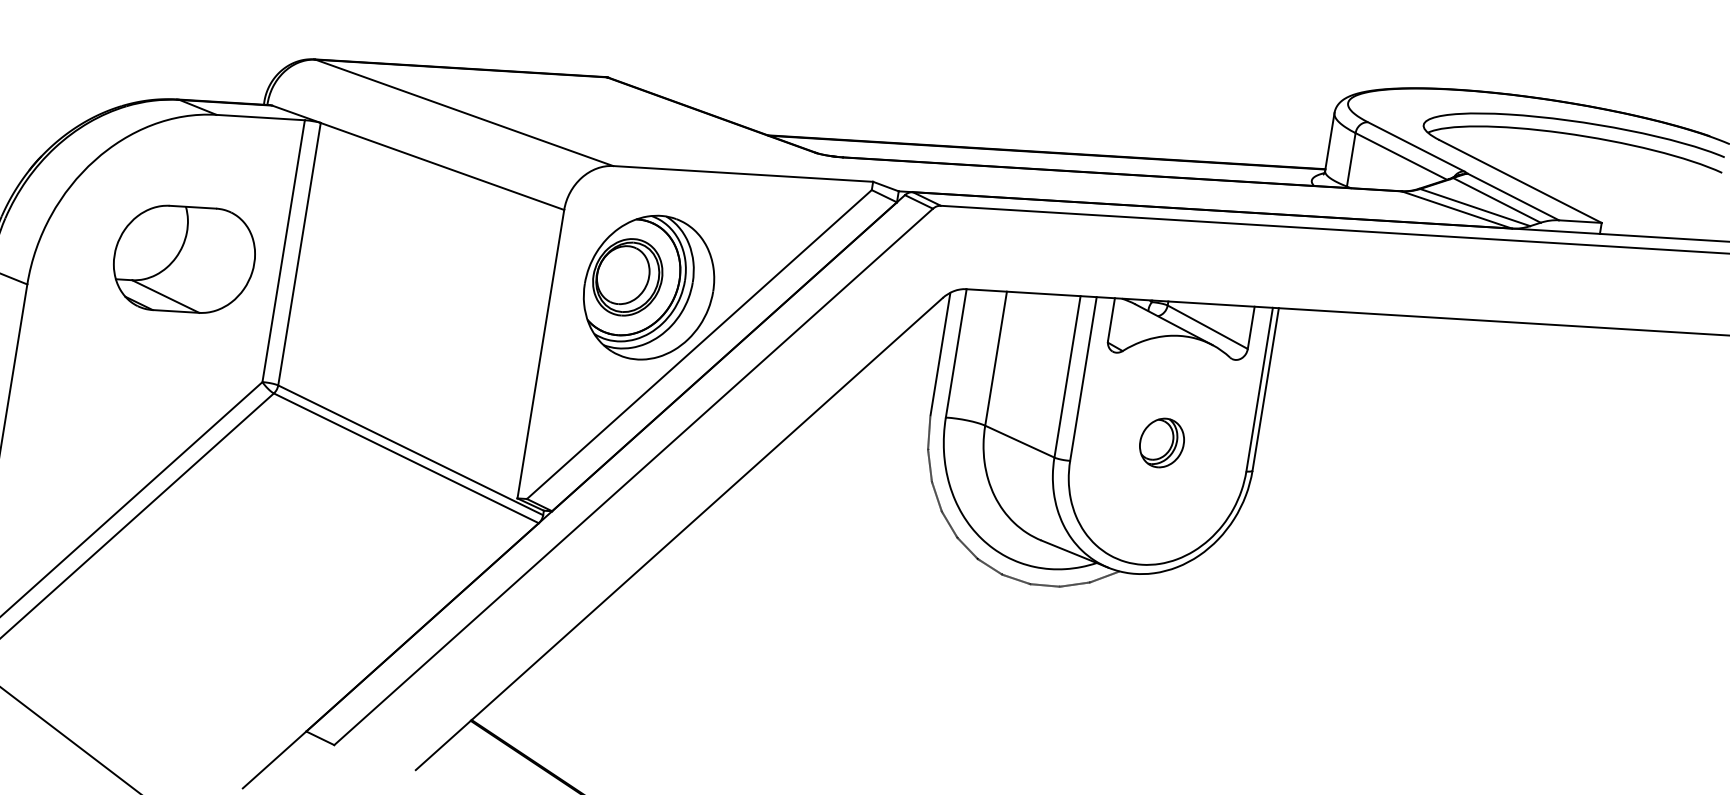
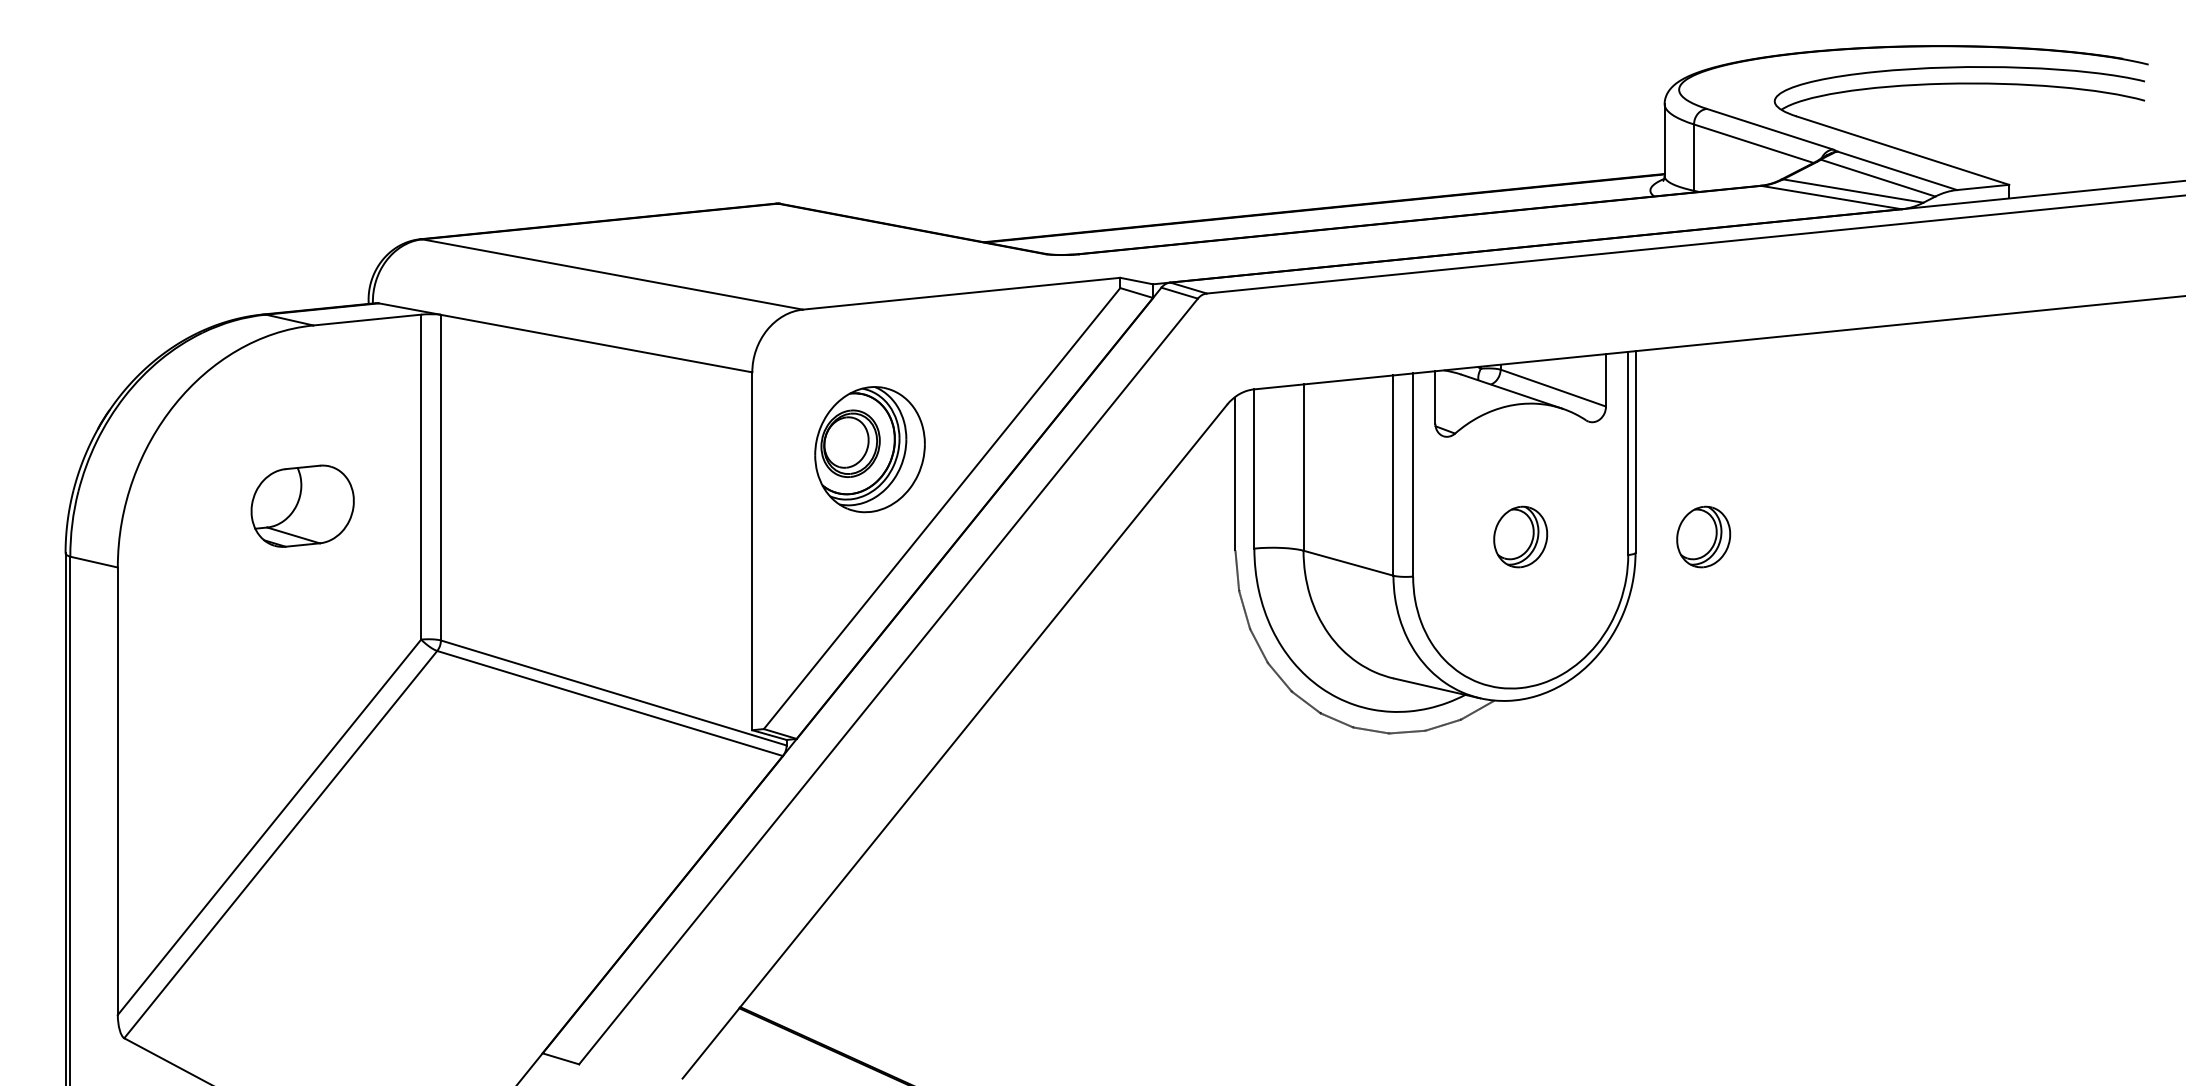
part: (184, 258) -> (302, 505), size x0.6
part: (648, 287) -> (869, 449), size x0.7
part: (1309, 466) -> (1703, 536), added

